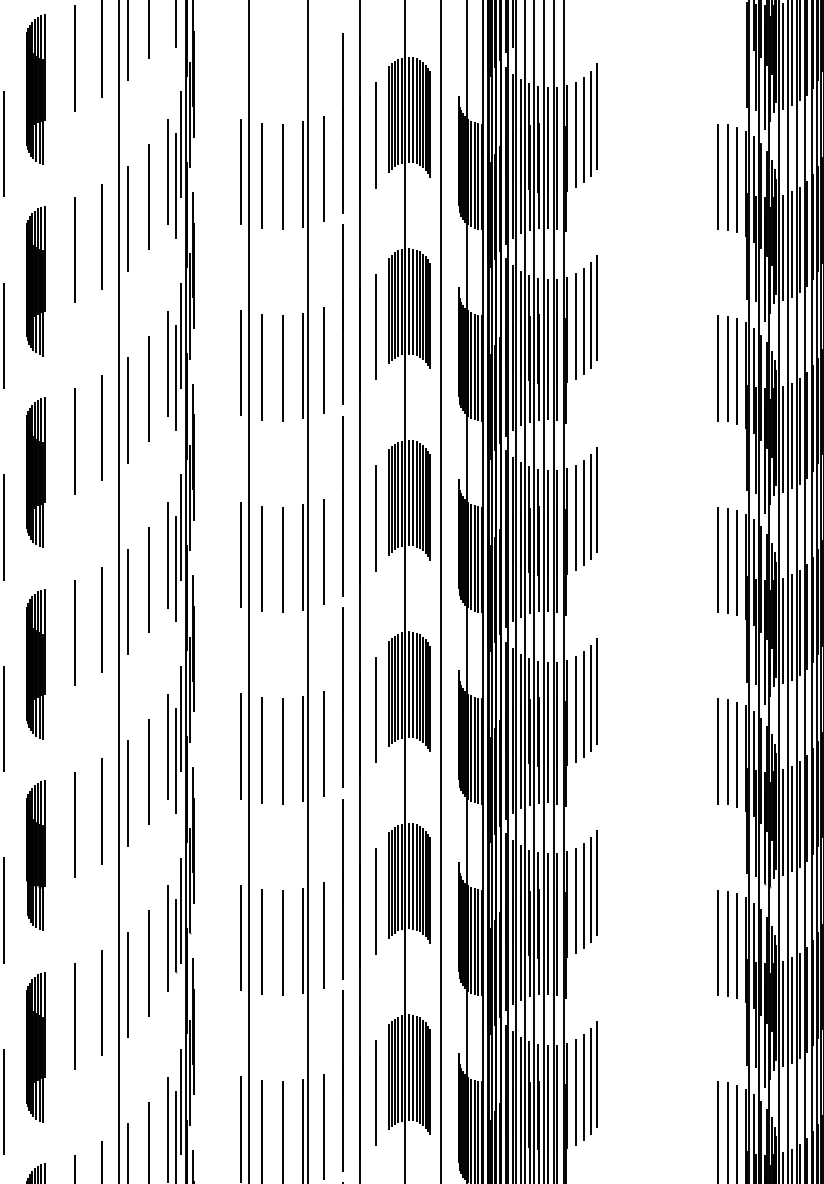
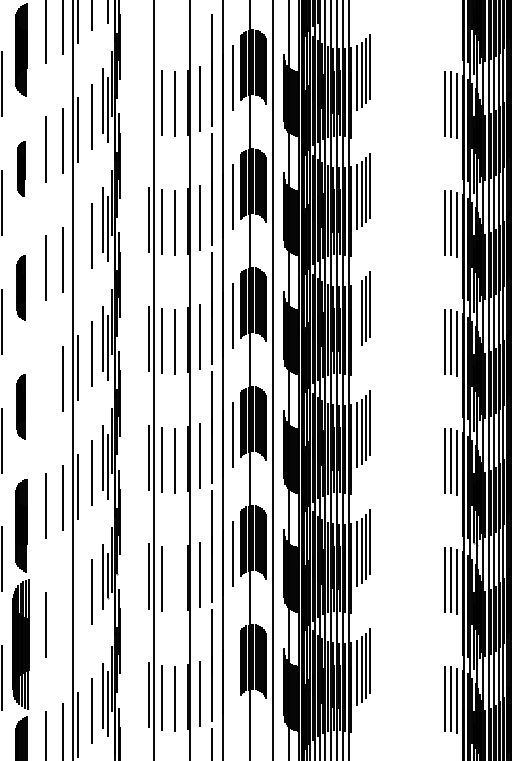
line: (242, 171) -> (149, 100), removed
part: (35, 280) -> (21, 168), size x0.6
line: (127, 409) -> (78, 248), removed
part: (35, 472) -> (21, 287), size x0.7
line: (575, 517) -> (356, 315), removed
line: (74, 633) -> (45, 387), removed
part: (35, 664) -> (21, 406), size x0.7
line: (282, 942) -> (174, 579), removed
line: (127, 984) -> (78, 605), removed
line: (101, 1002) -> (62, 616), removed
part: (35, 1047) -> (21, 644), size x1.4
line: (375, 1092) -> (232, 672), removed

